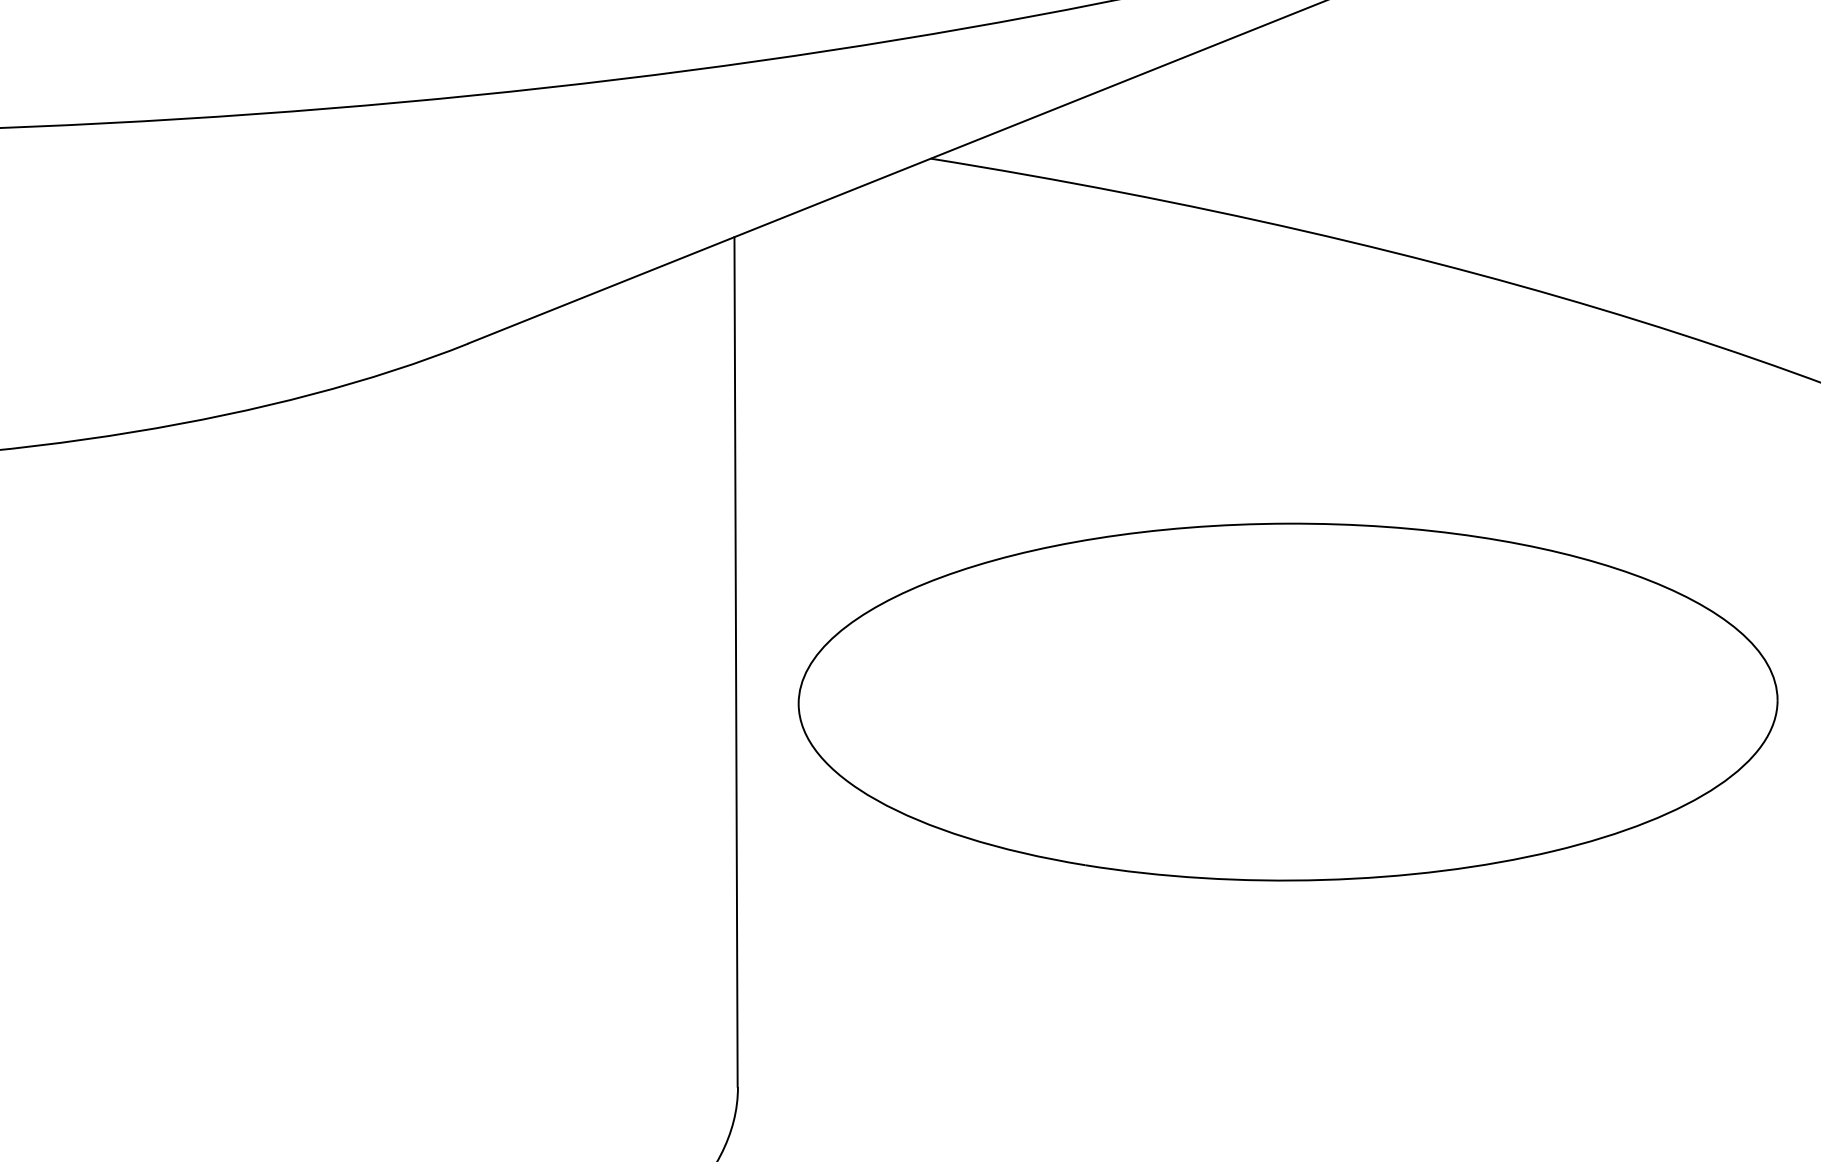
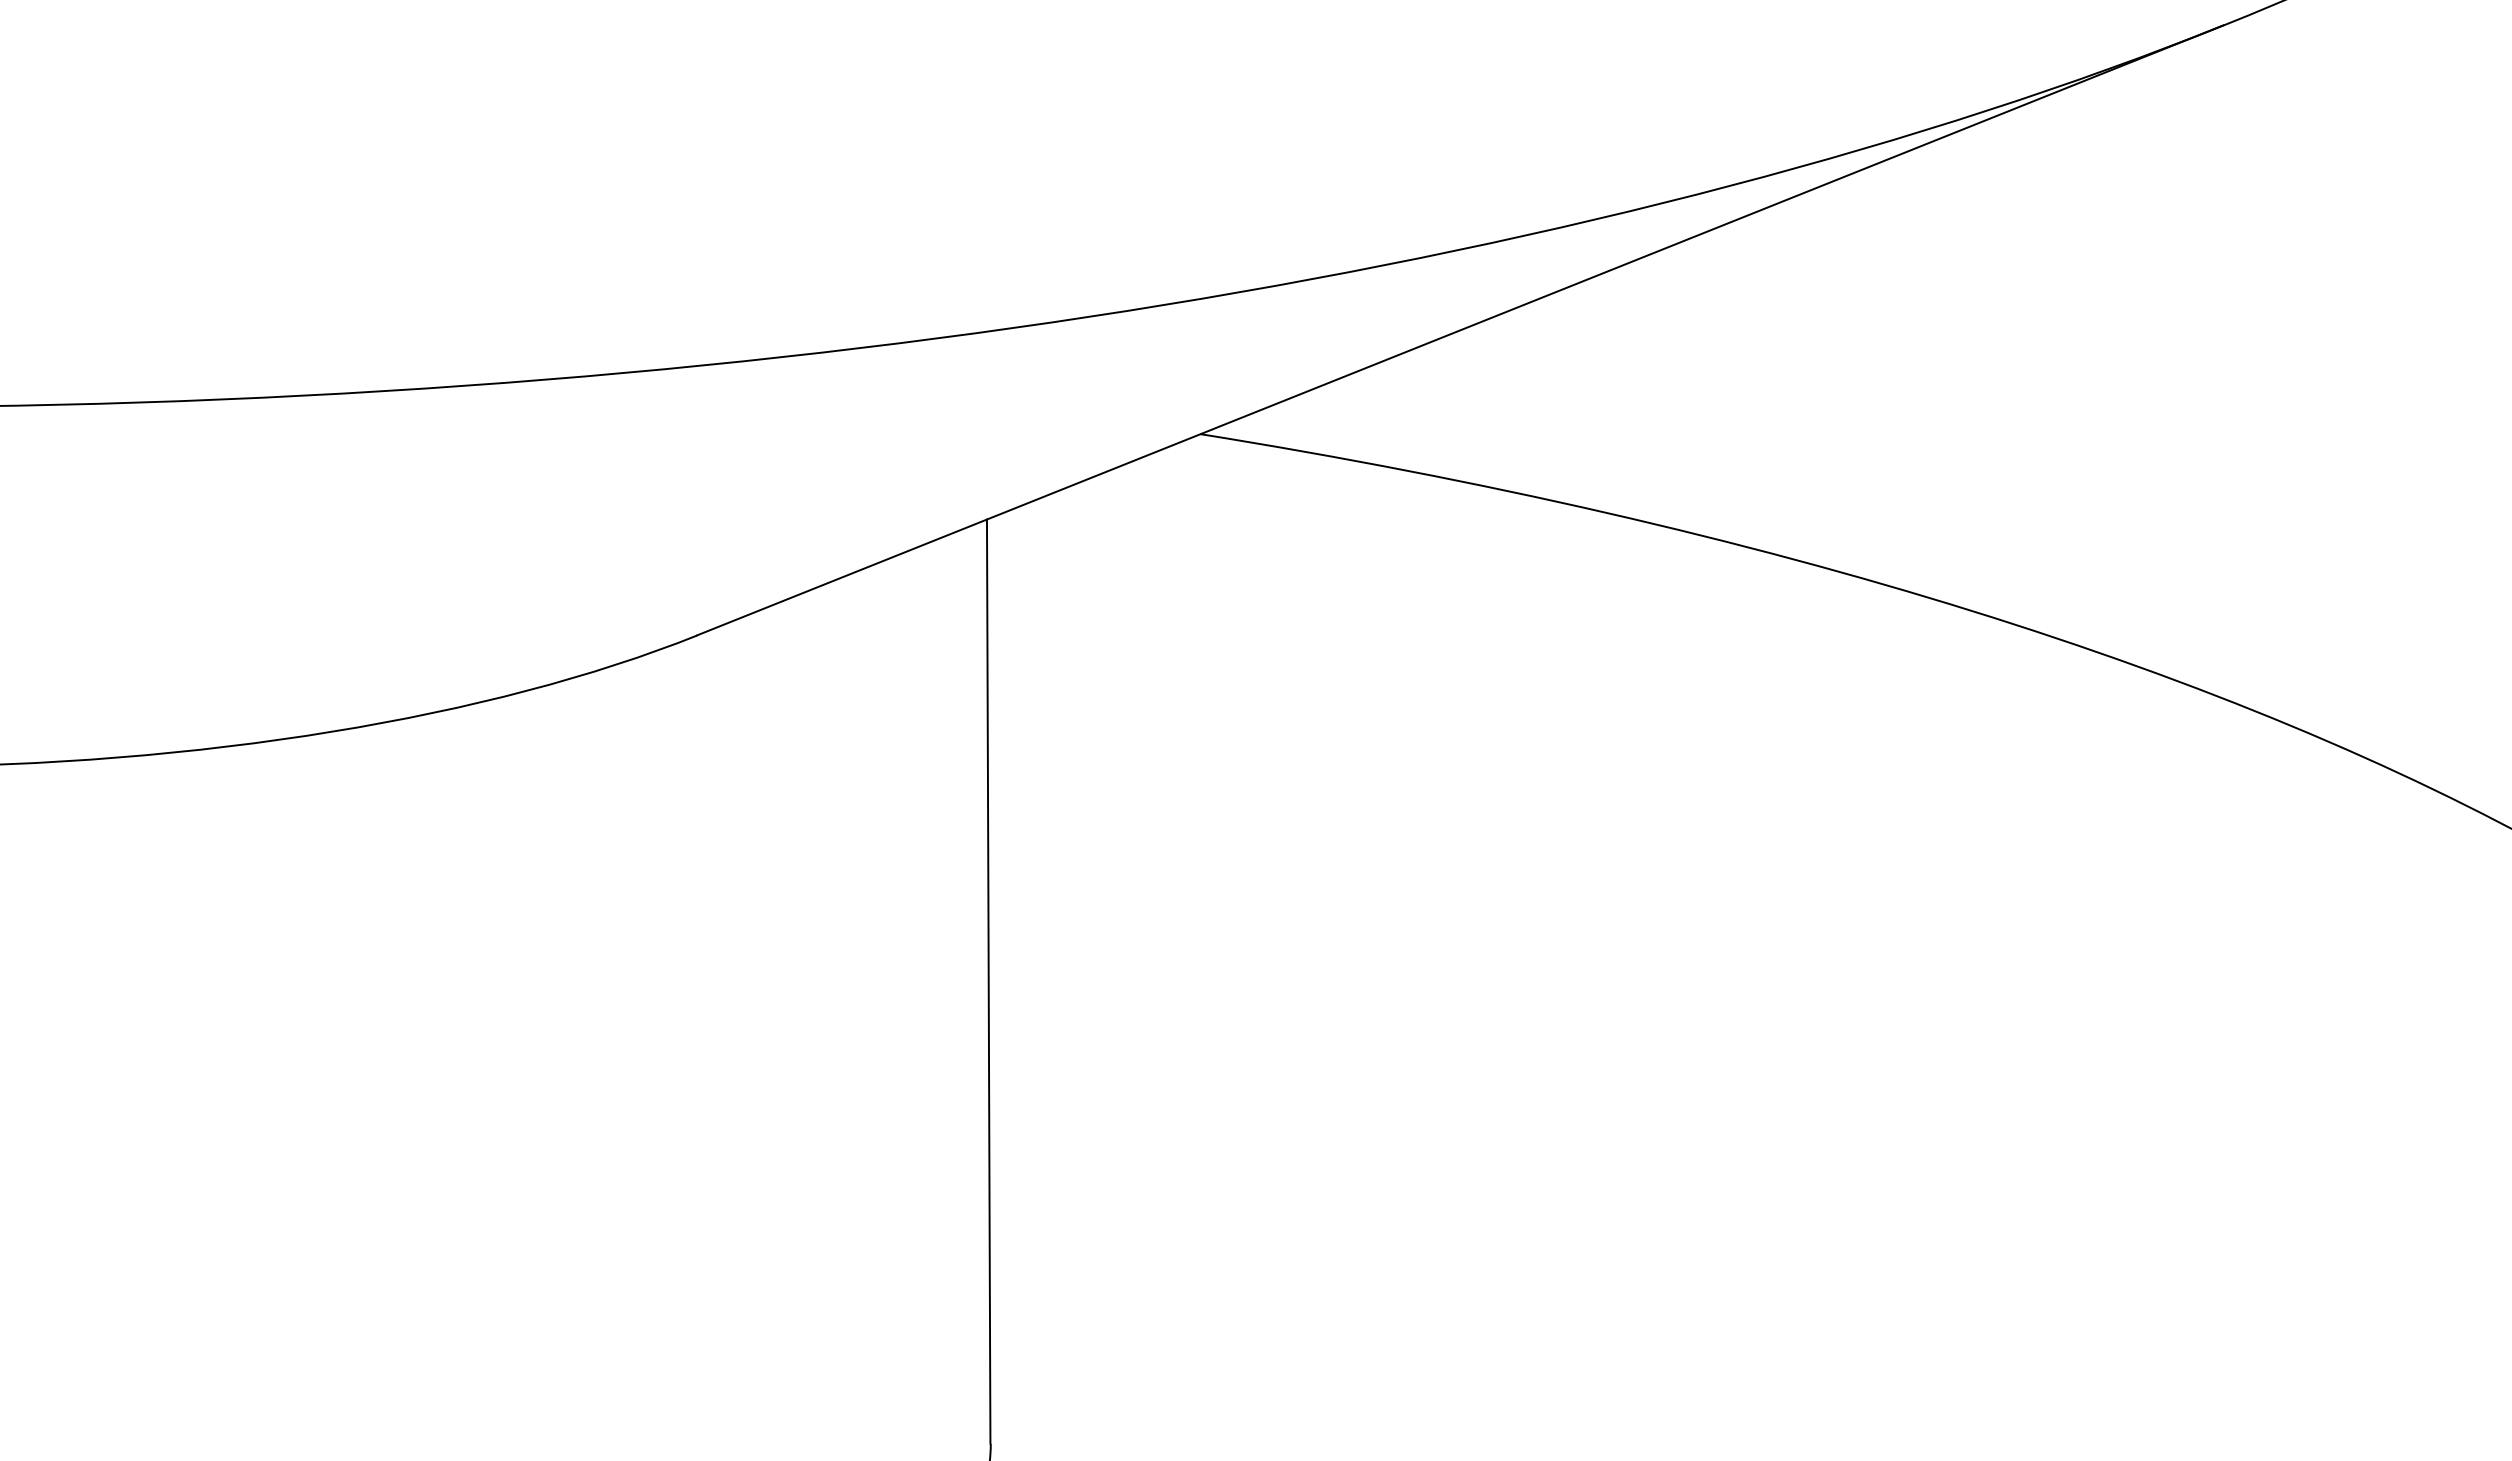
part: (1287, 702) -> (1588, 1025), removed

